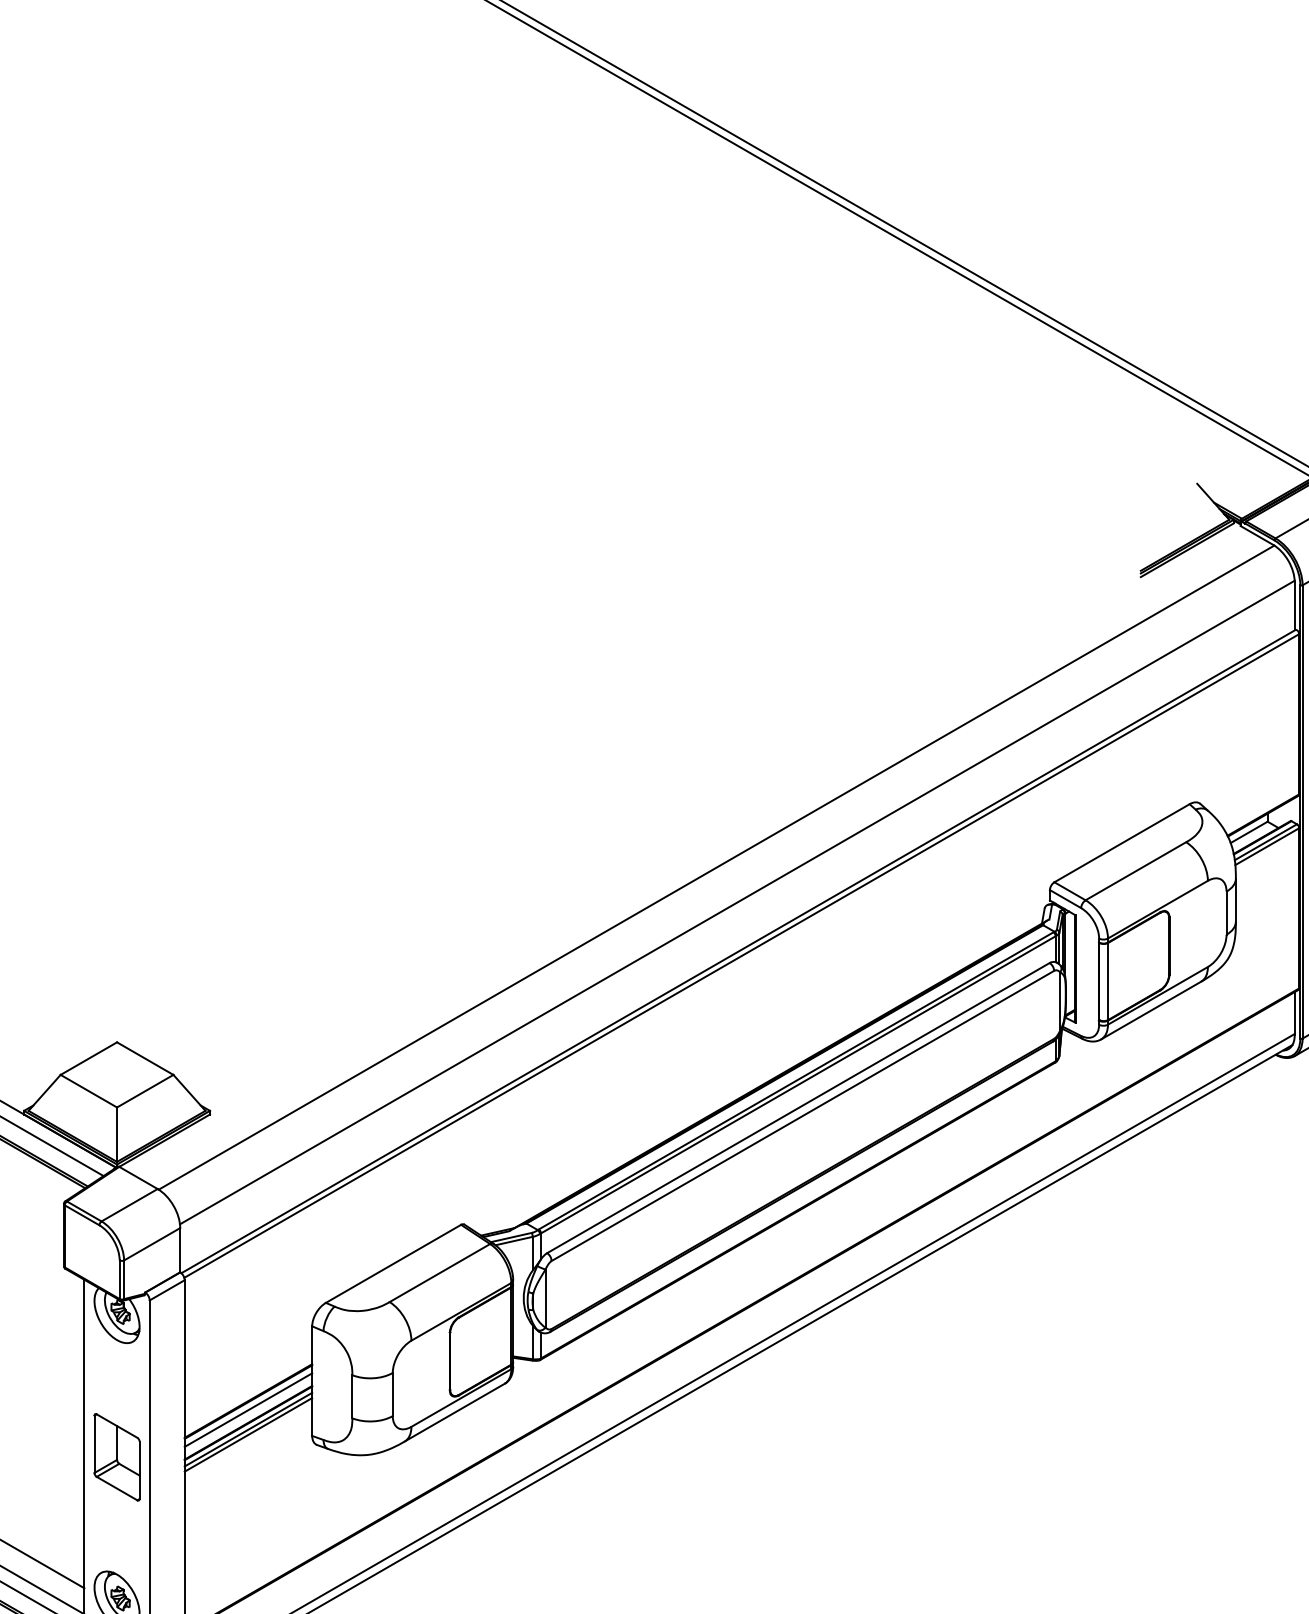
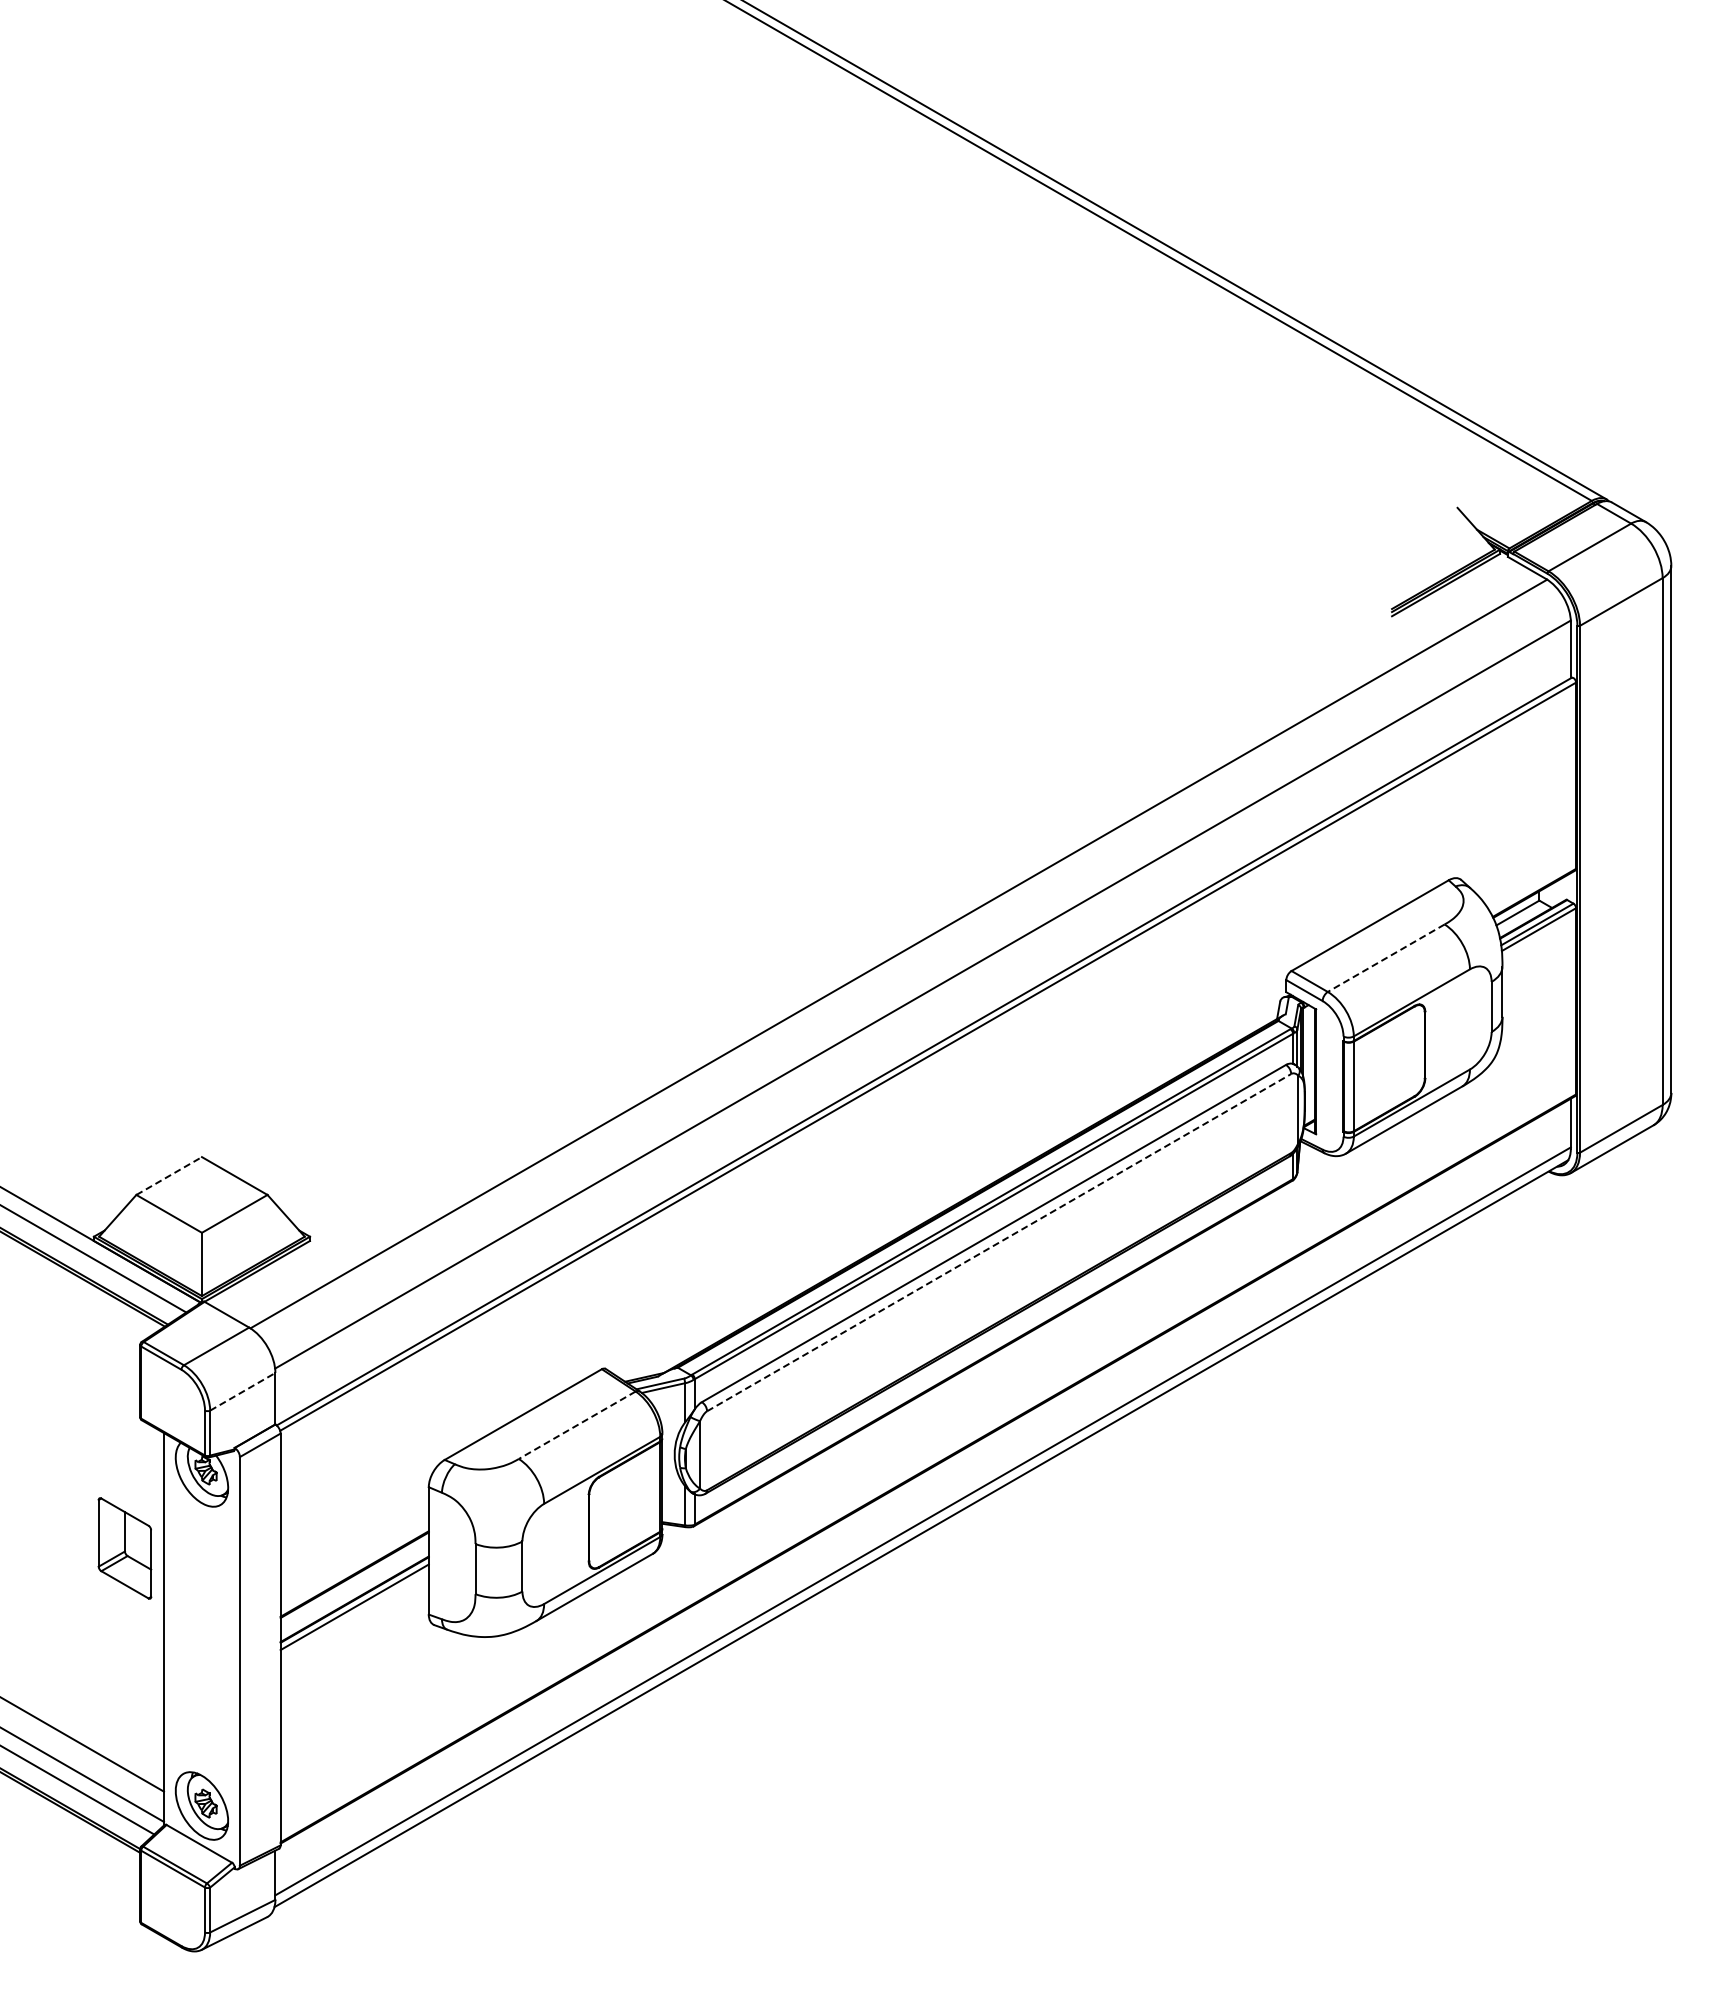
line: (1135, 871) -> (1385, 958), solid -> dashed
line: (89, 1059) -> (169, 1176), solid -> dashed
line: (803, 1115) -> (999, 1242), solid -> dashed
line: (151, 1244) -> (242, 1391), solid -> dashed
line: (439, 1273) -> (576, 1425), solid -> dashed
line: (248, 1410) -> (354, 1584), removed
line: (248, 1434) -> (354, 1613), removed
part: (116, 1457) -> (124, 1548), moved

